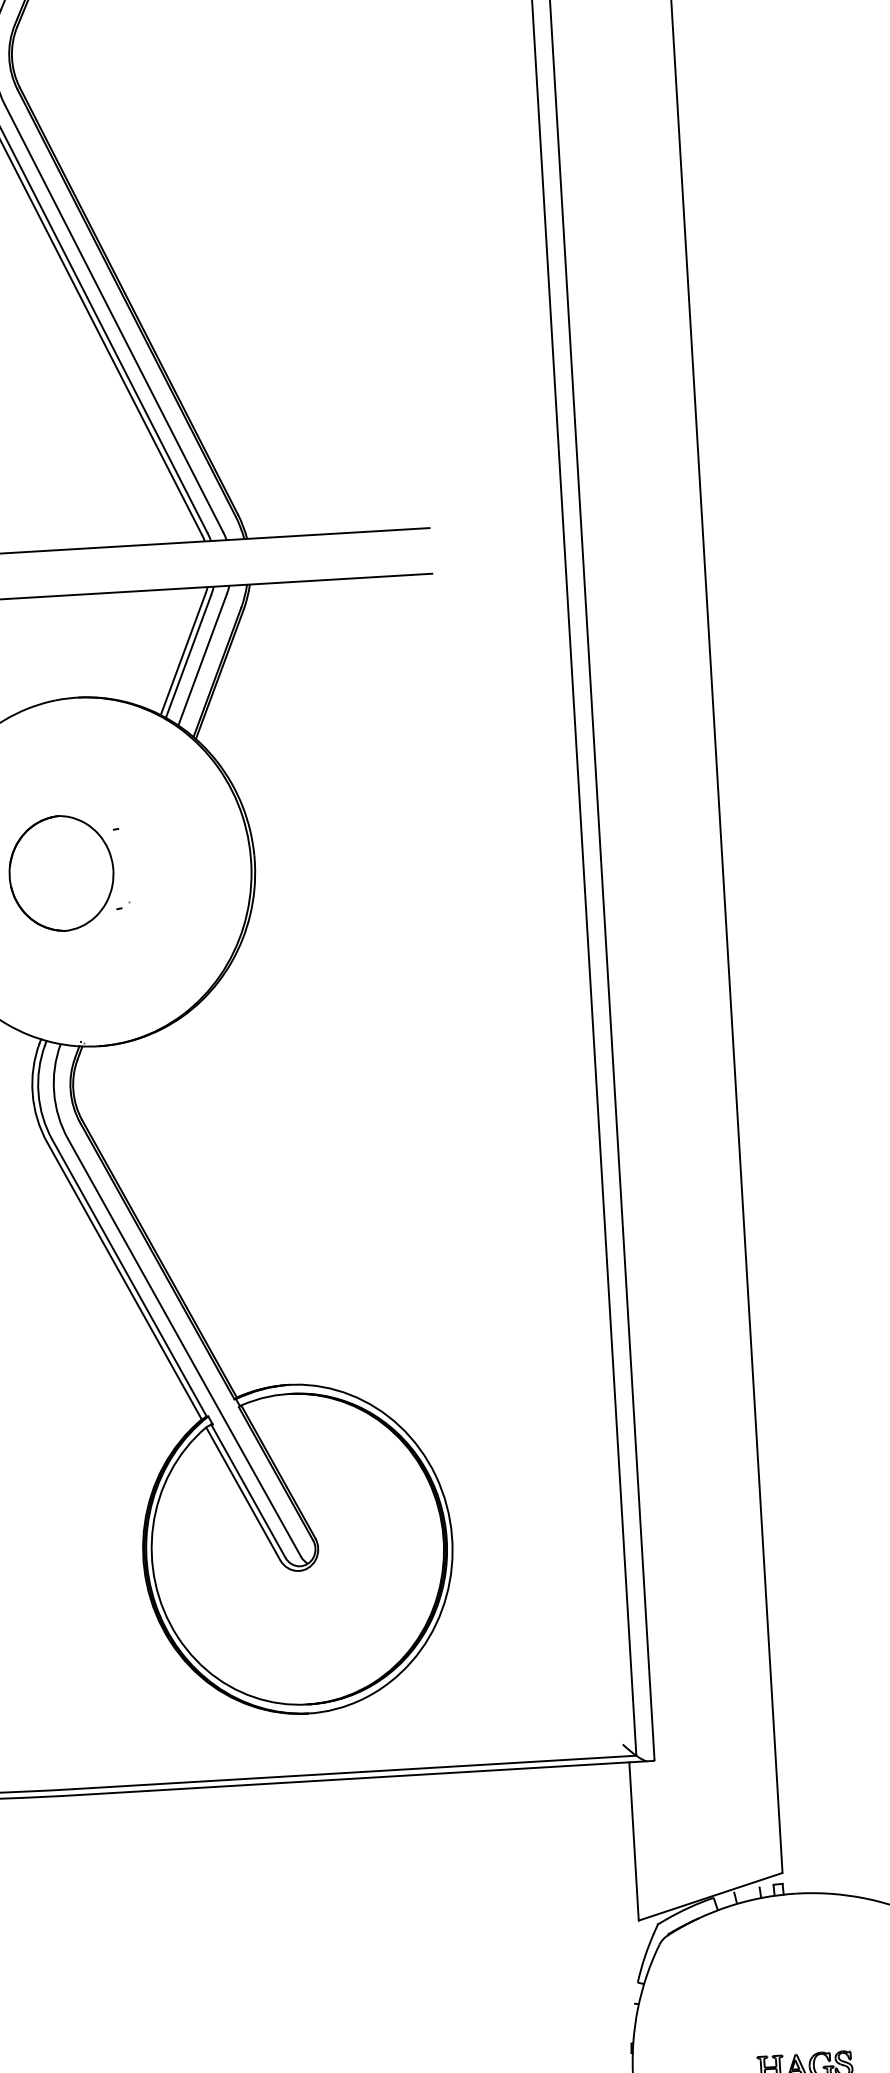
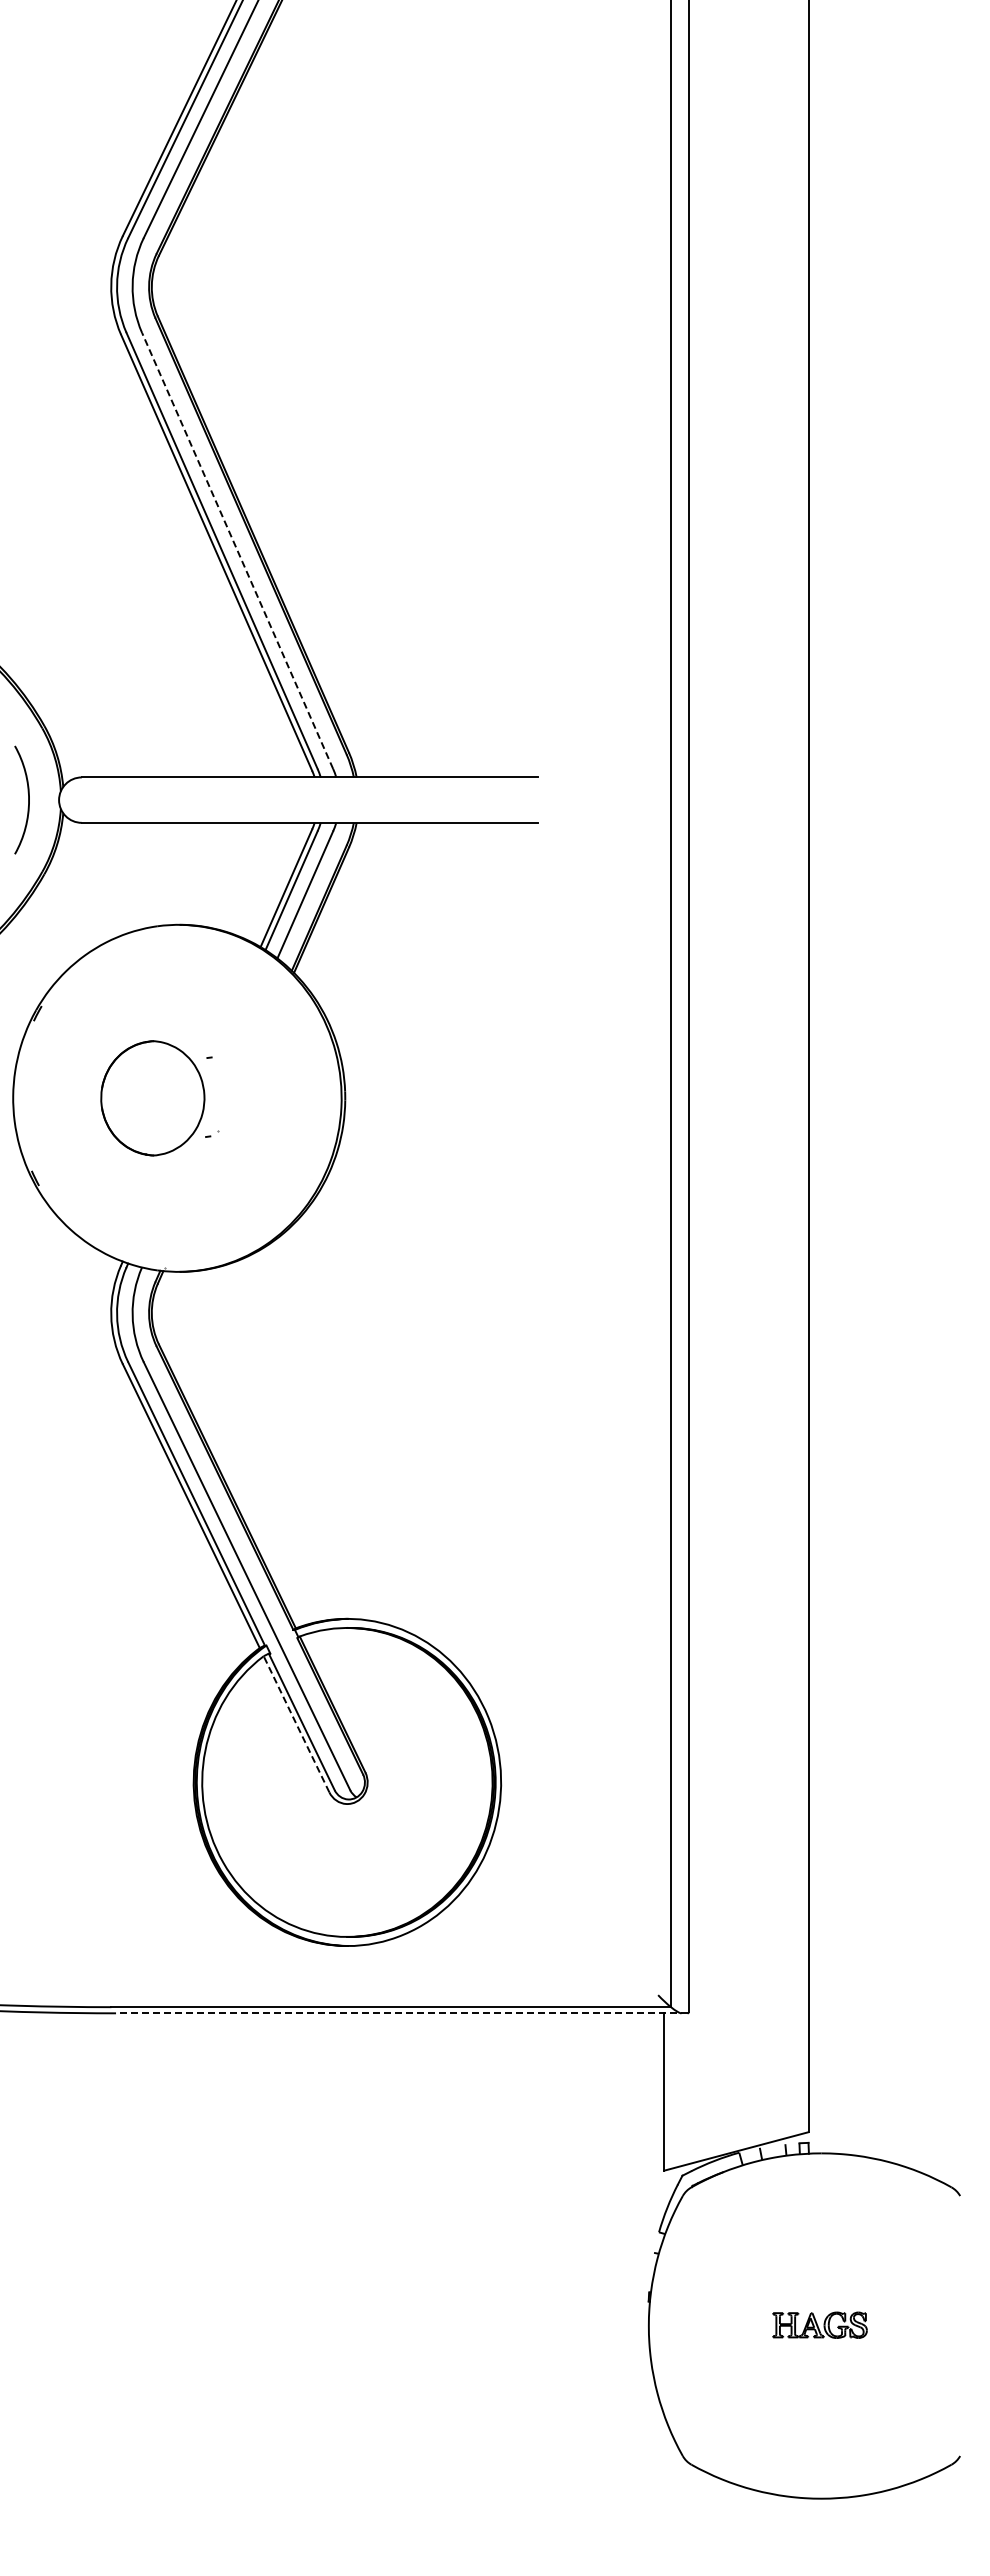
line: (113, 318) -> (237, 550), solid -> dashed
line: (243, 1494) -> (296, 1724), solid -> dashed
line: (365, 1778) -> (401, 2013), solid -> dashed

